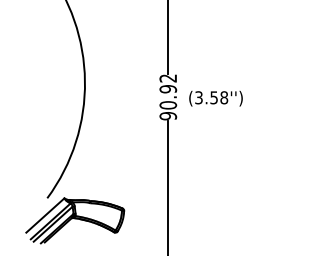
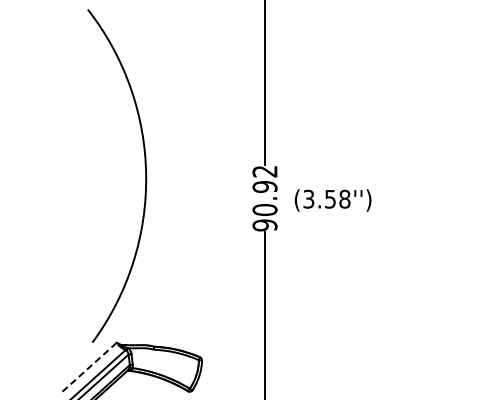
line: (45, 215) -> (89, 367), solid -> dashed

